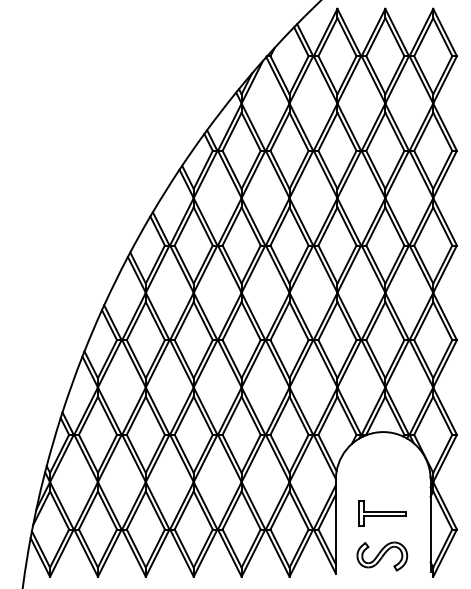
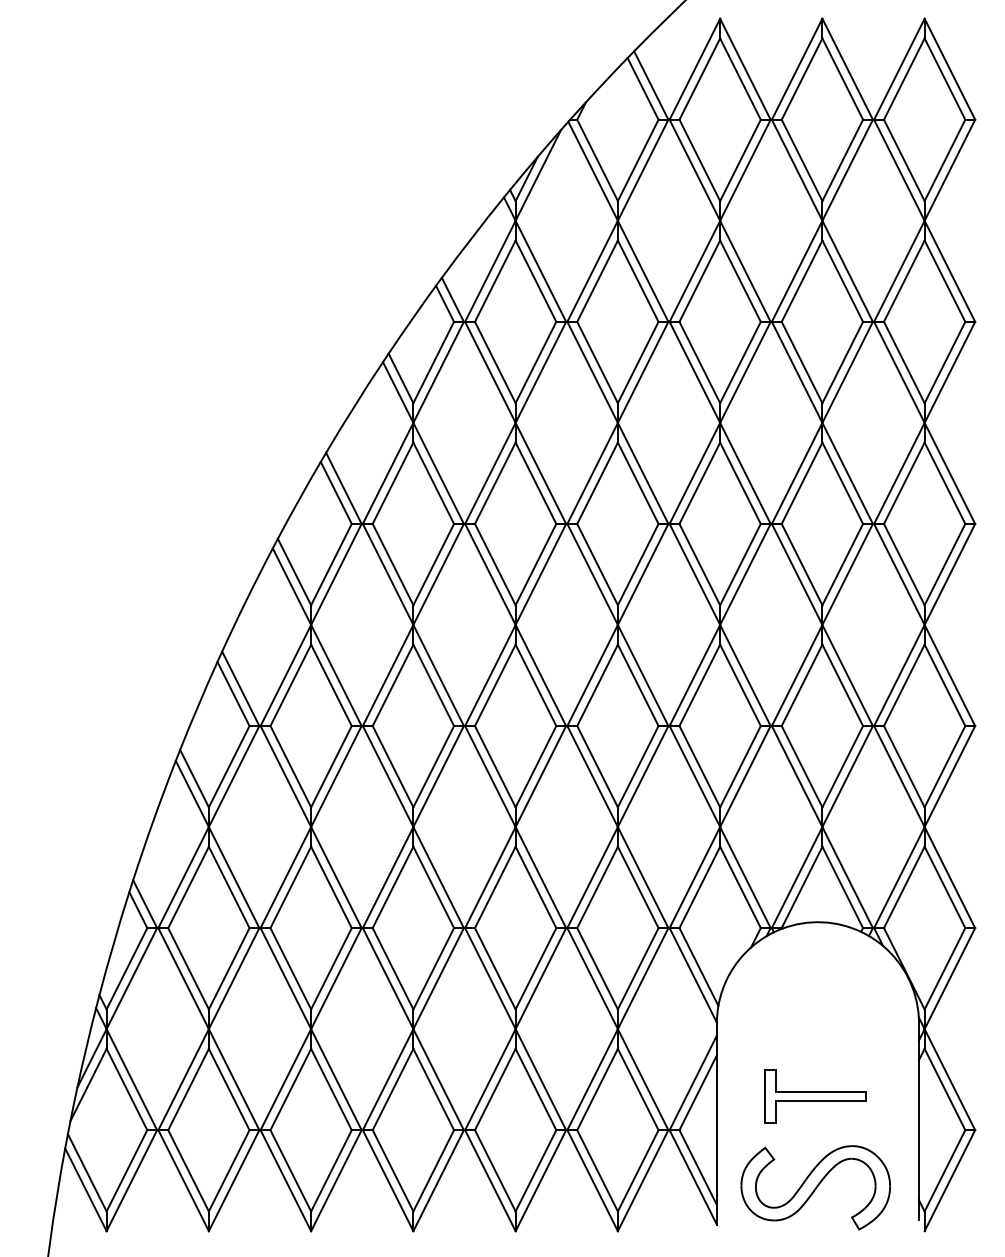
part: (382, 556) -> (816, 1187), size x1.4

